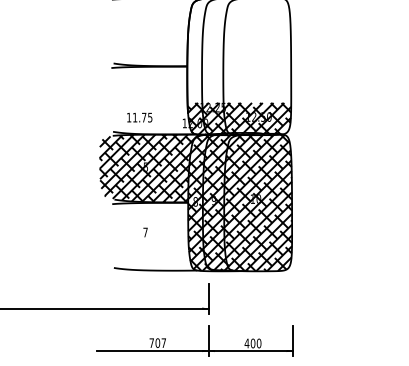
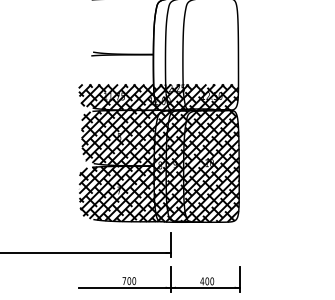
hatch: (144, 118) -> (118, 97), added
hatch: (144, 236) -> (118, 193), added
text: (163, 342) -> (133, 280), 707 -> 700

